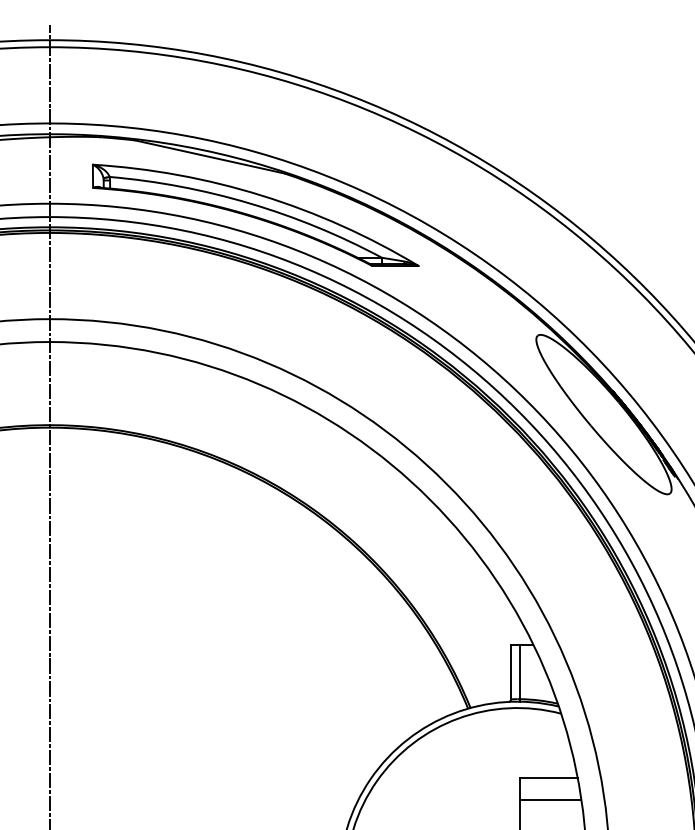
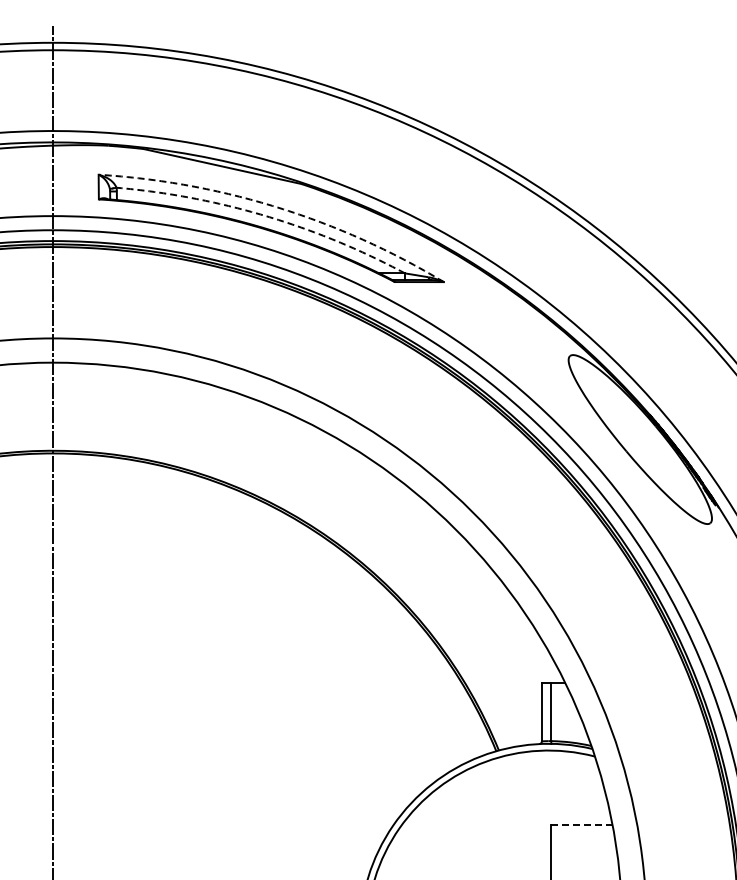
arc: (261, 195) -> (277, 207), solid -> dashed
arc: (250, 203) -> (265, 215), solid -> dashed
line: (548, 777) -> (581, 824), solid -> dashed
line: (550, 800) -> (583, 848), removed

